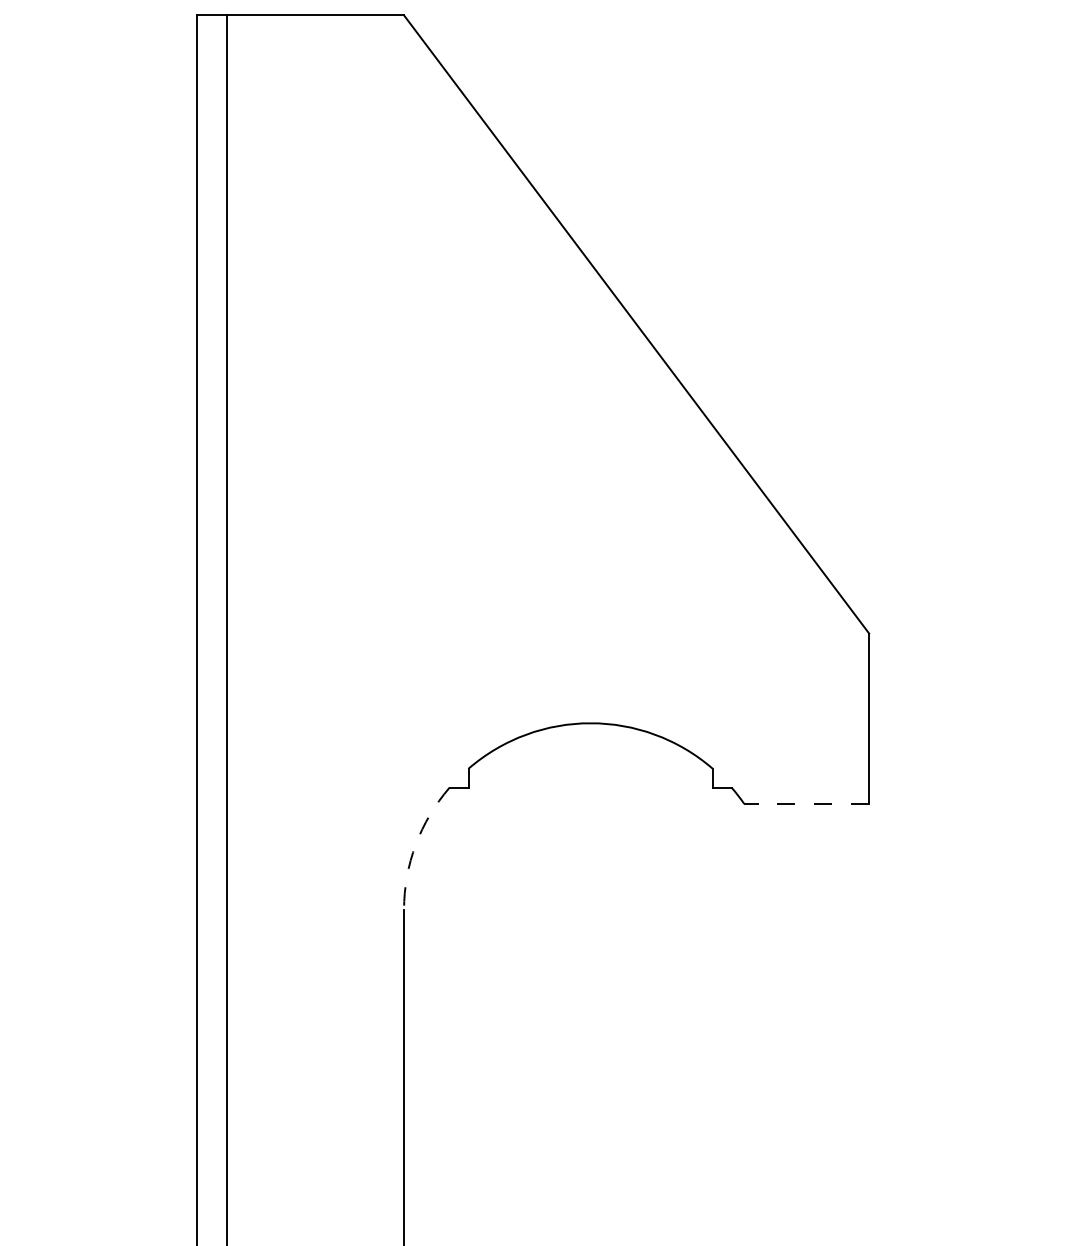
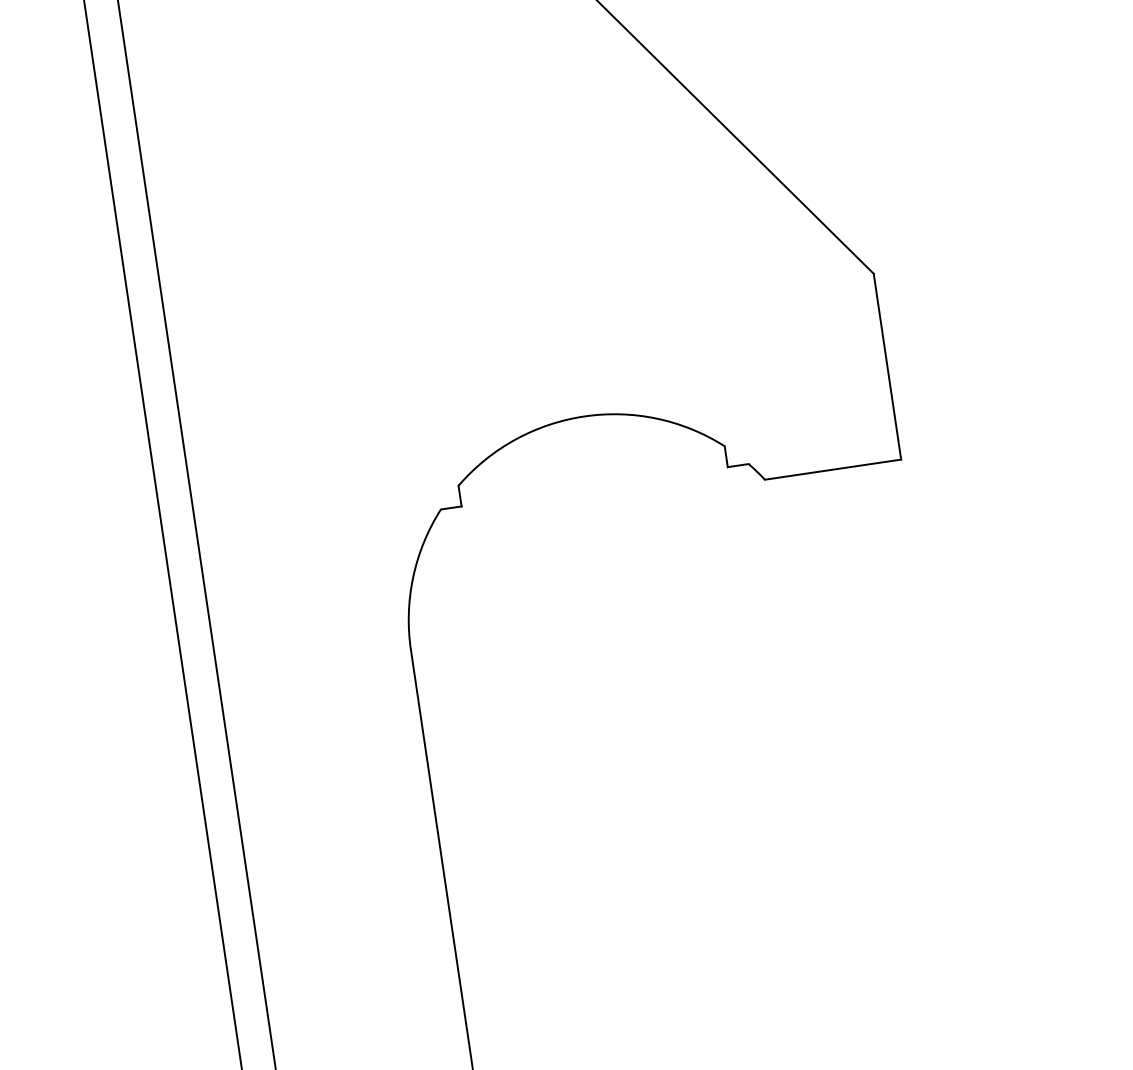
line: (806, 803) -> (832, 469), dashed -> solid
arc: (415, 844) -> (412, 576), dashed -> solid

